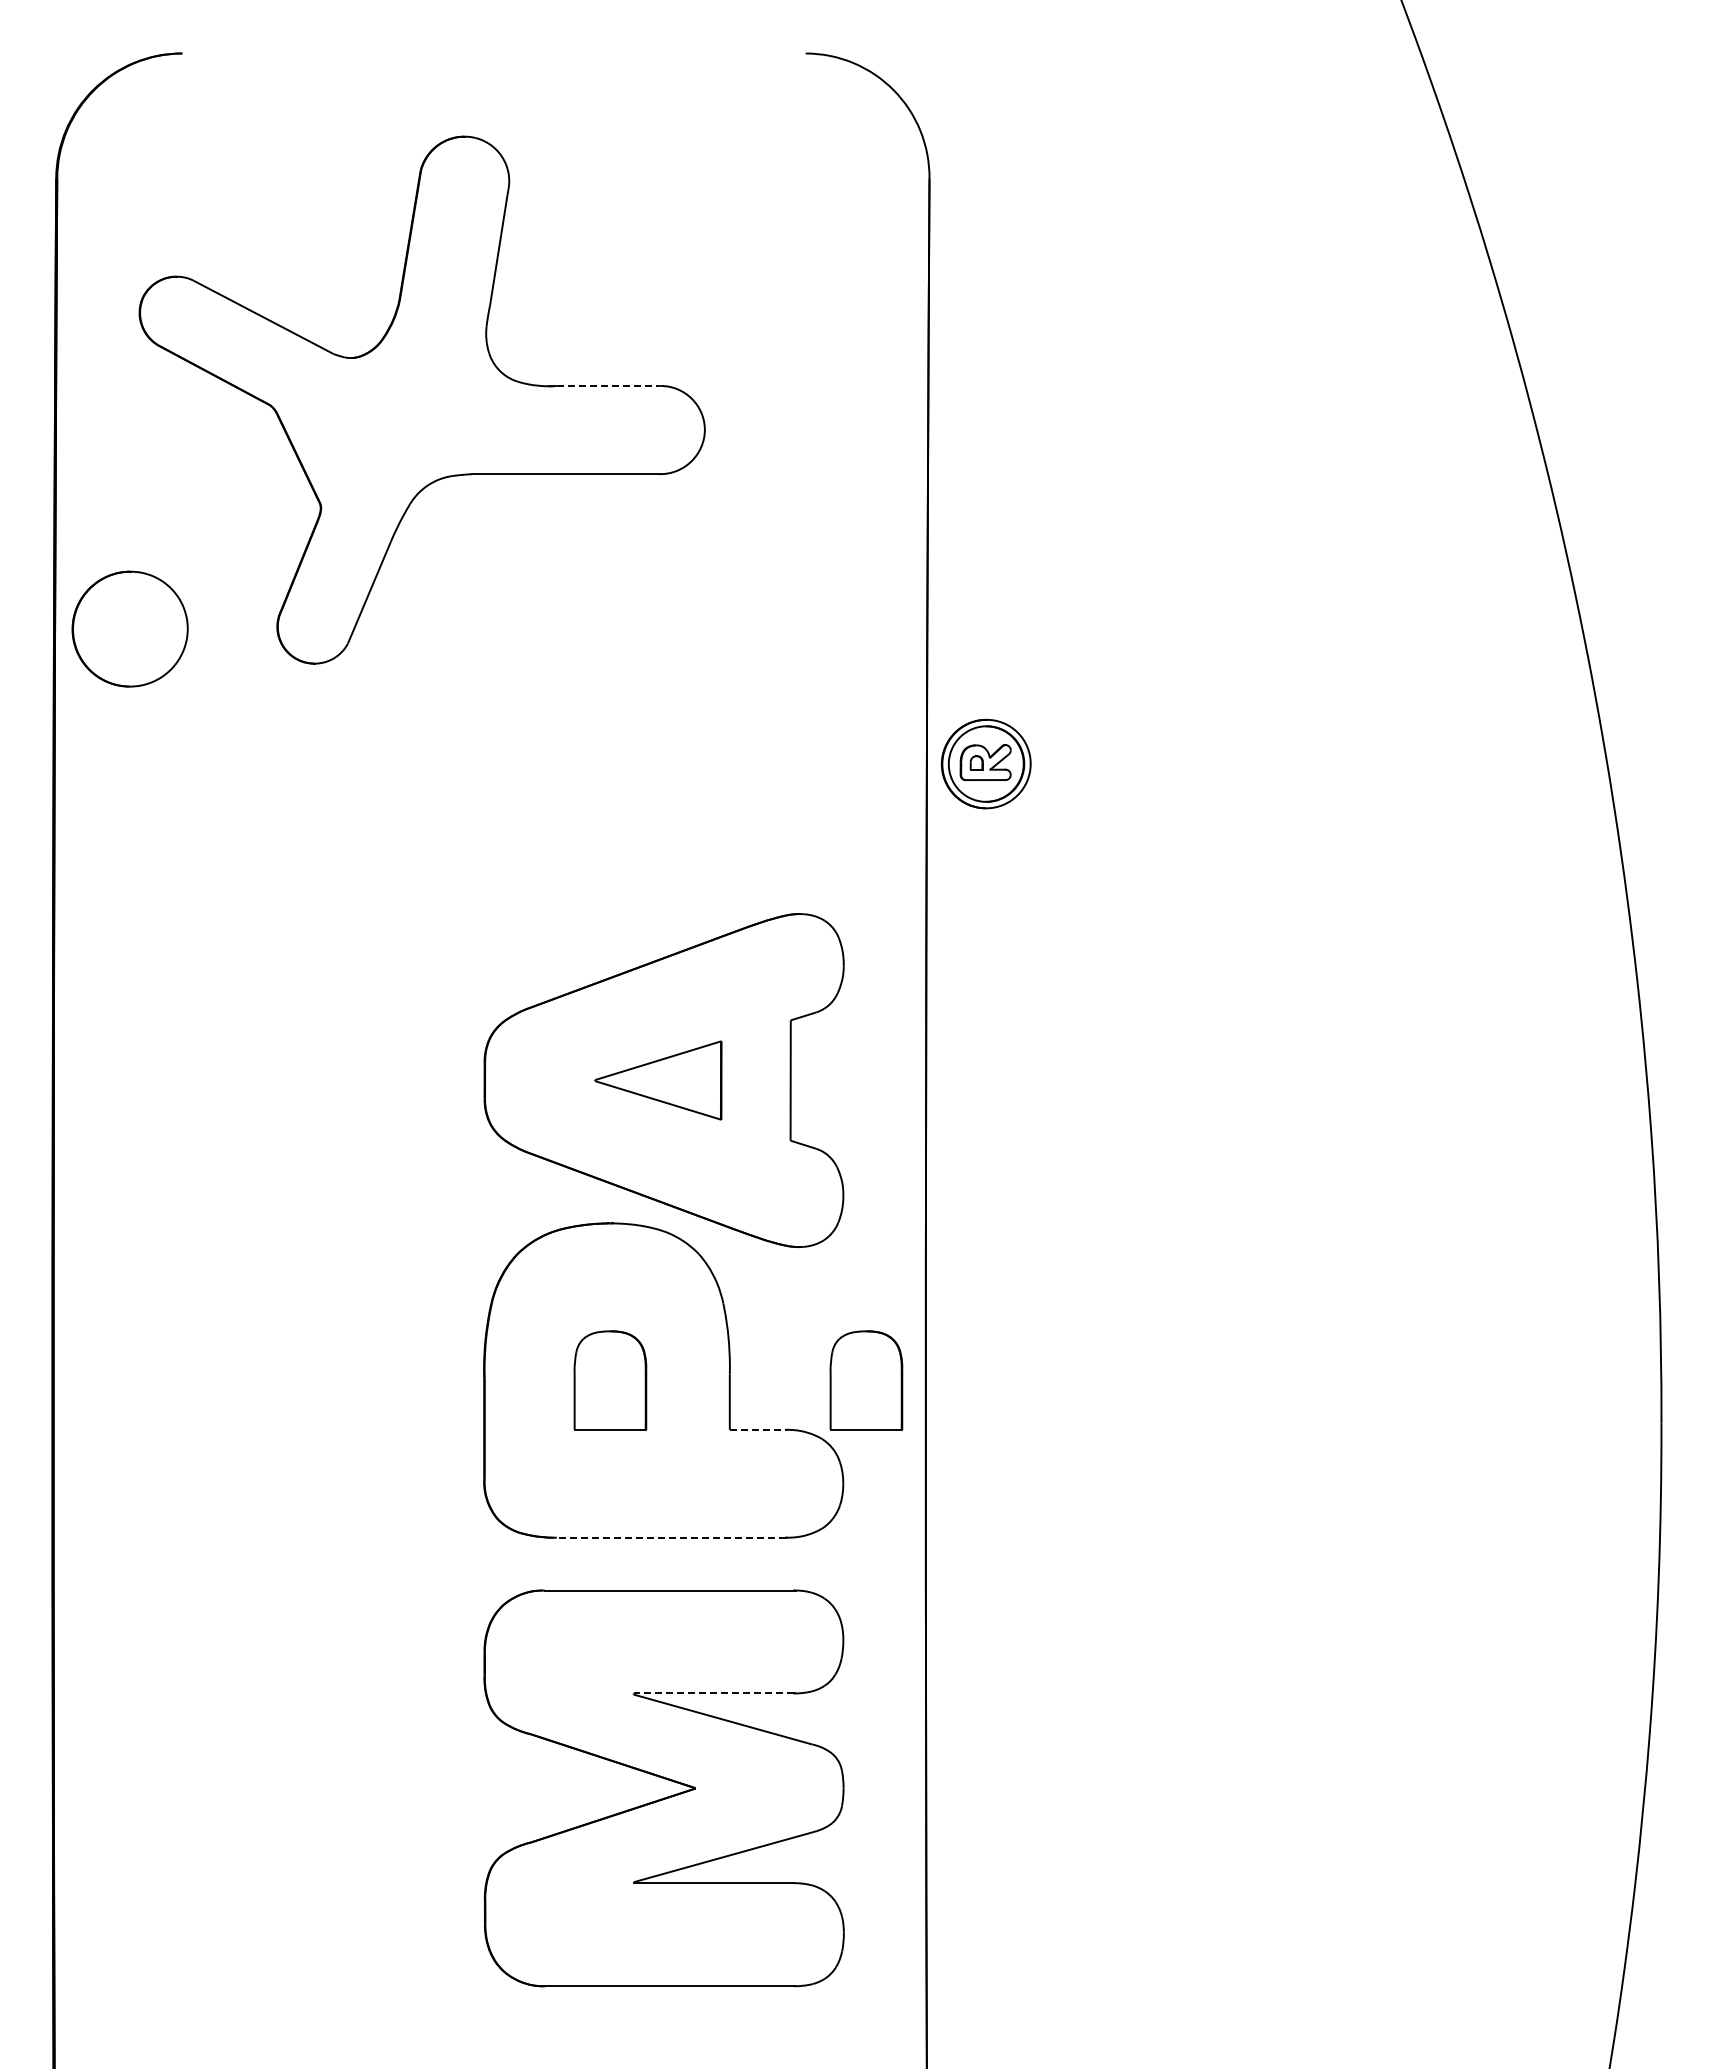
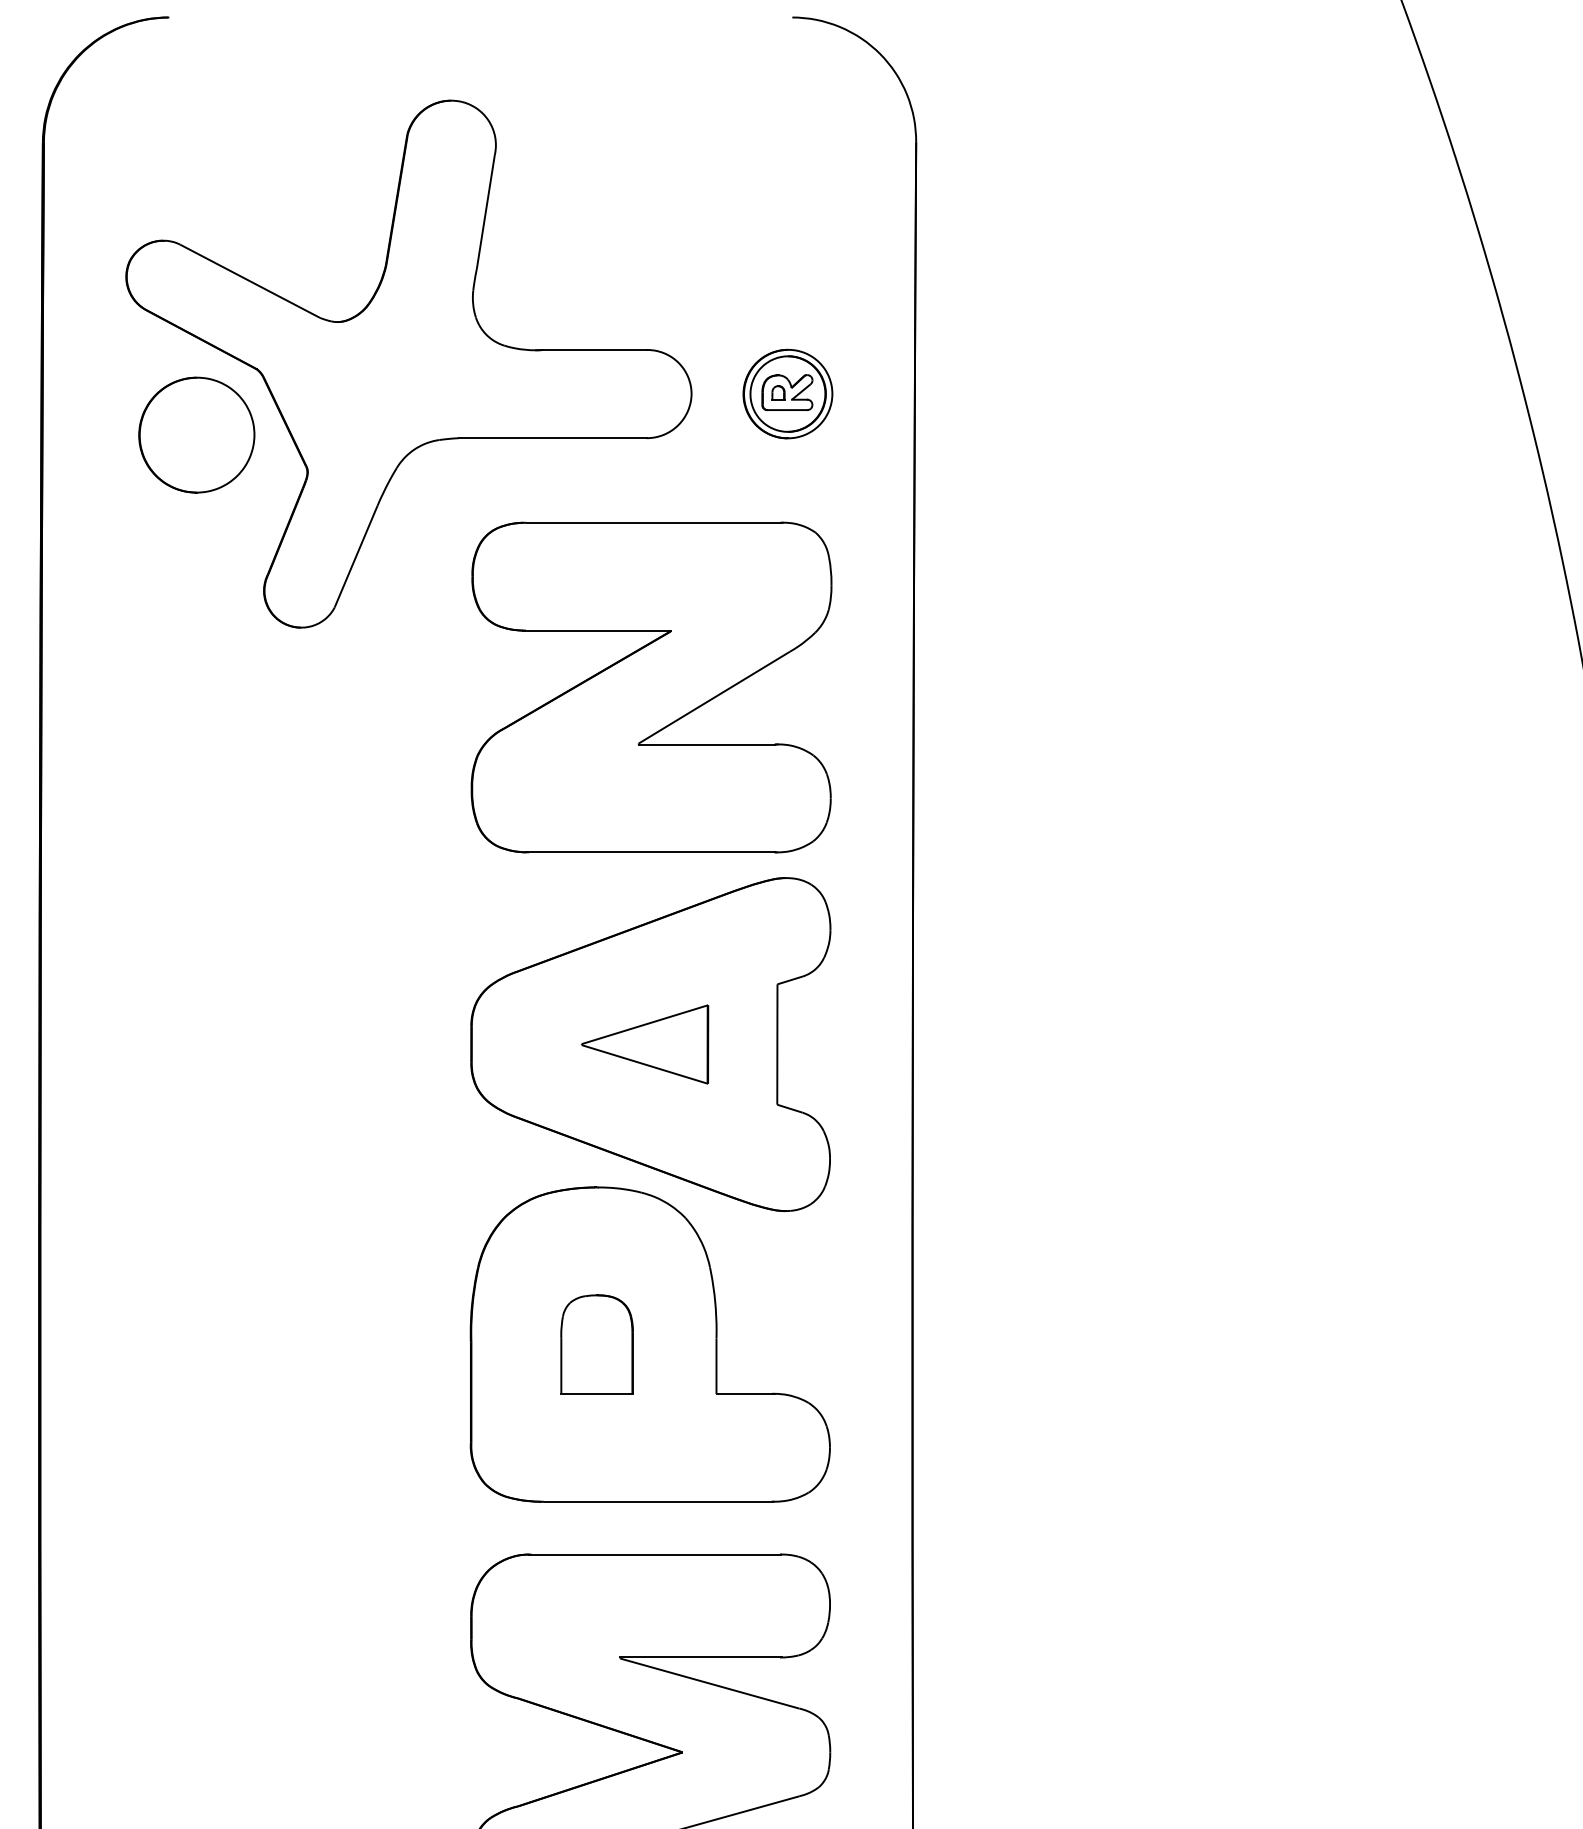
line: (608, 385) -> (595, 349), dashed -> solid
part: (129, 628) -> (196, 434), moved
part: (664, 723) -> (651, 687), added
part: (985, 763) -> (787, 393), moved
part: (866, 1380) -> (853, 1344), removed
line: (757, 1429) -> (744, 1393), dashed -> solid
line: (670, 1537) -> (657, 1501), dashed -> solid
line: (713, 1693) -> (700, 1657), dashed -> solid

